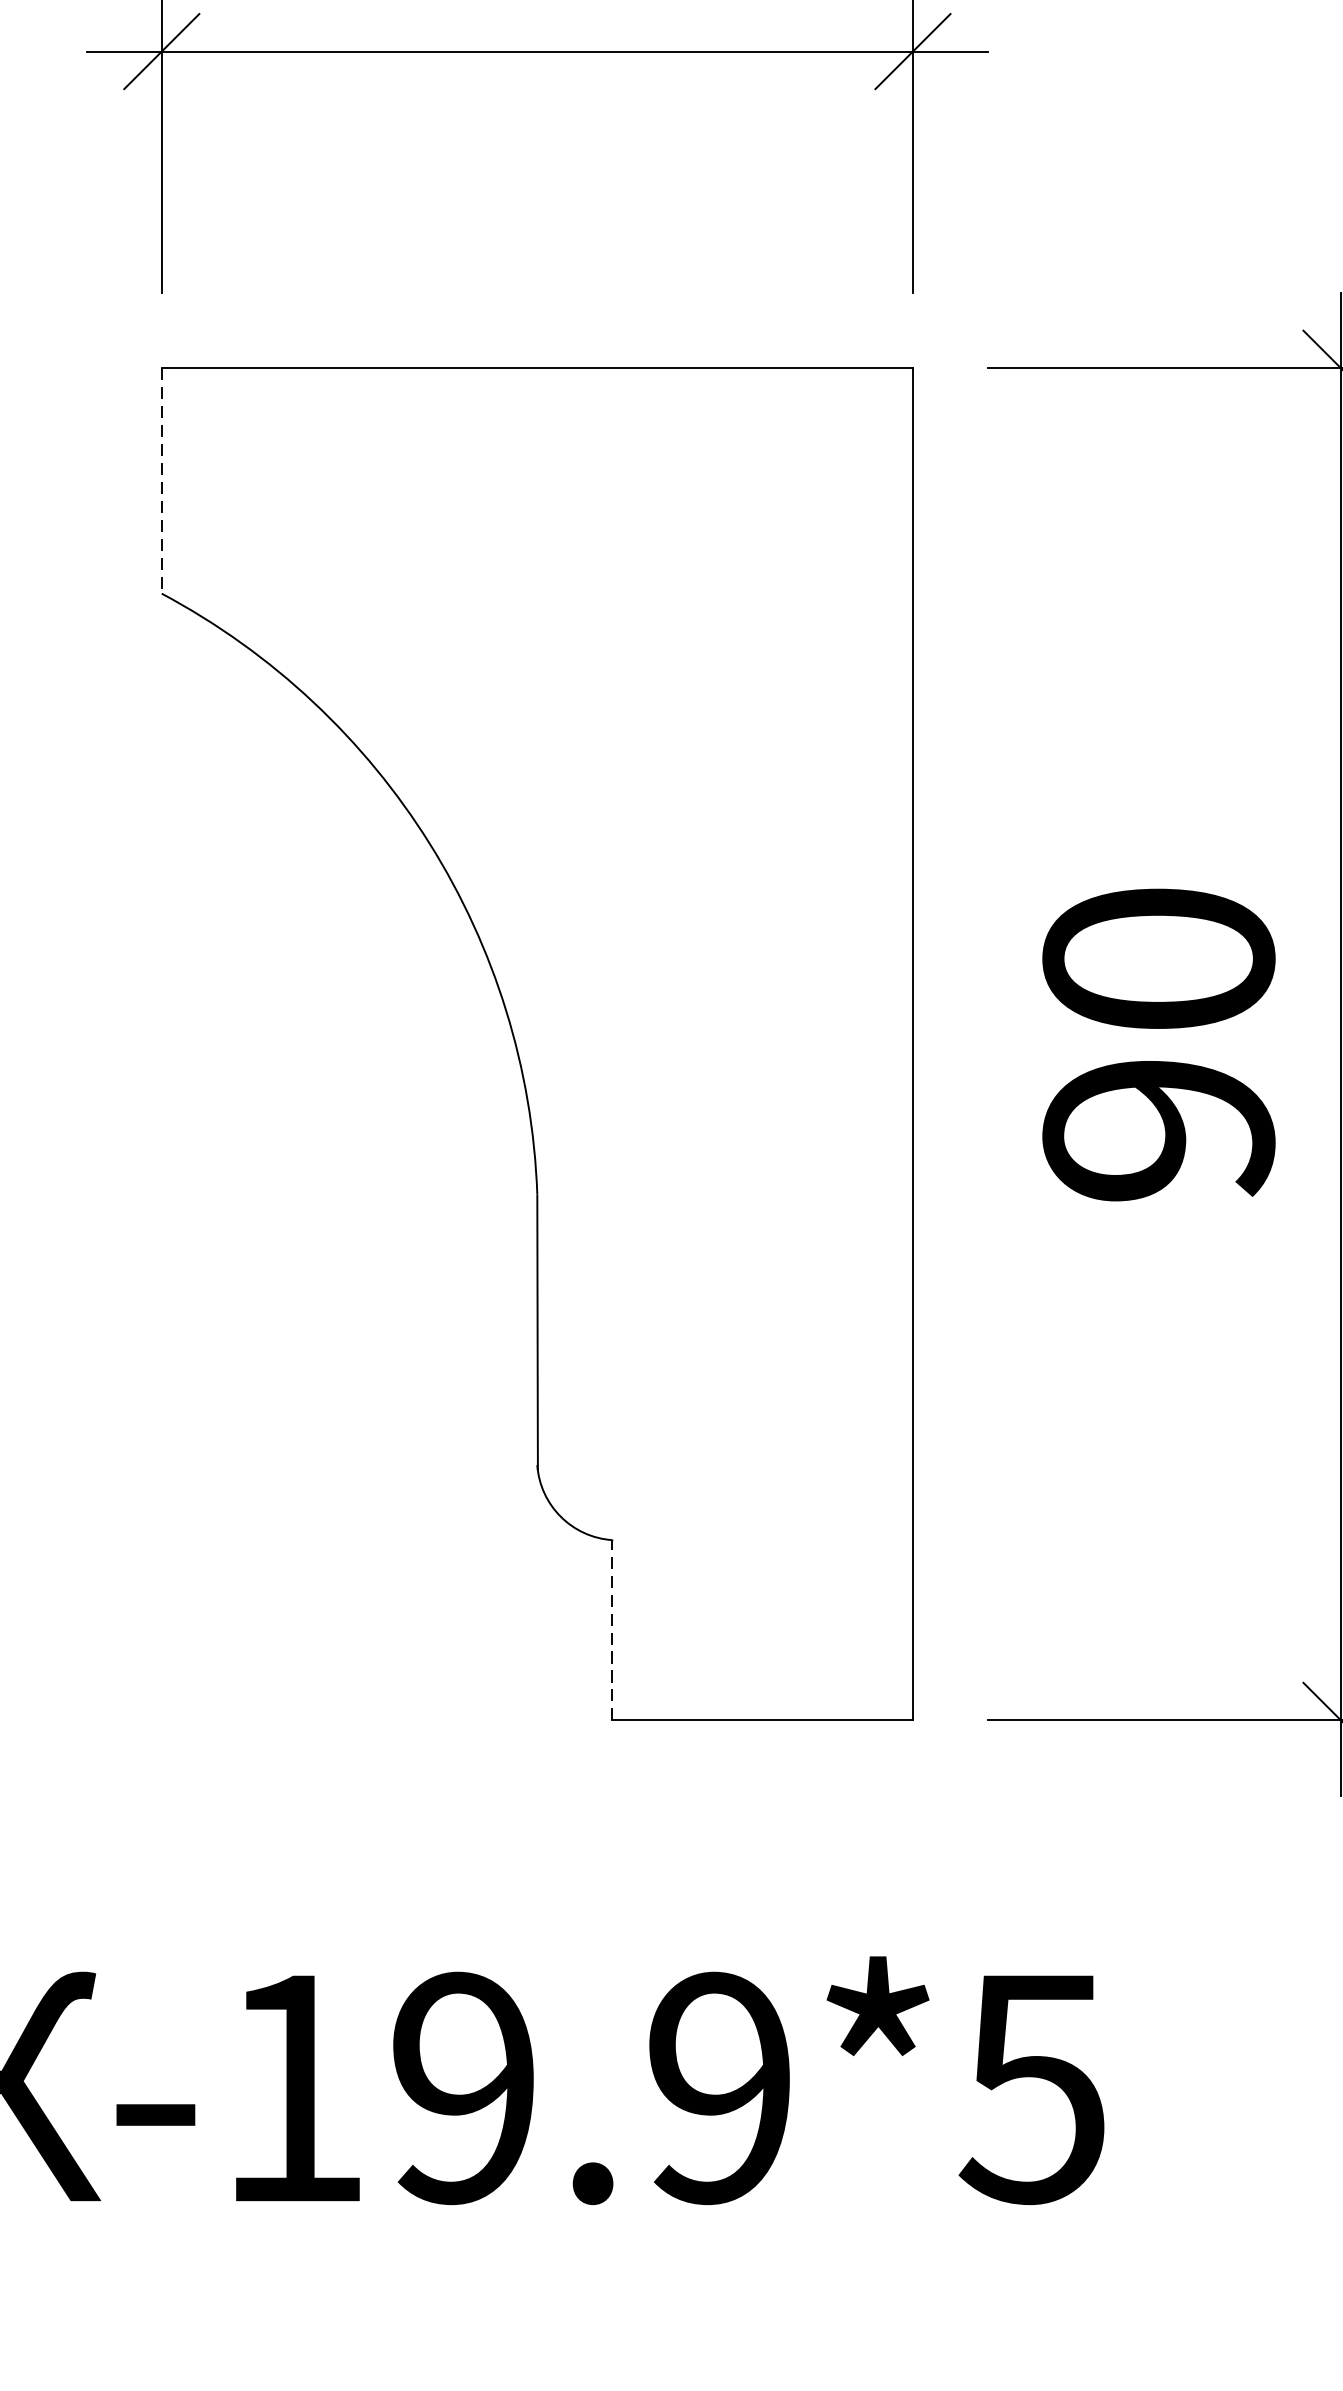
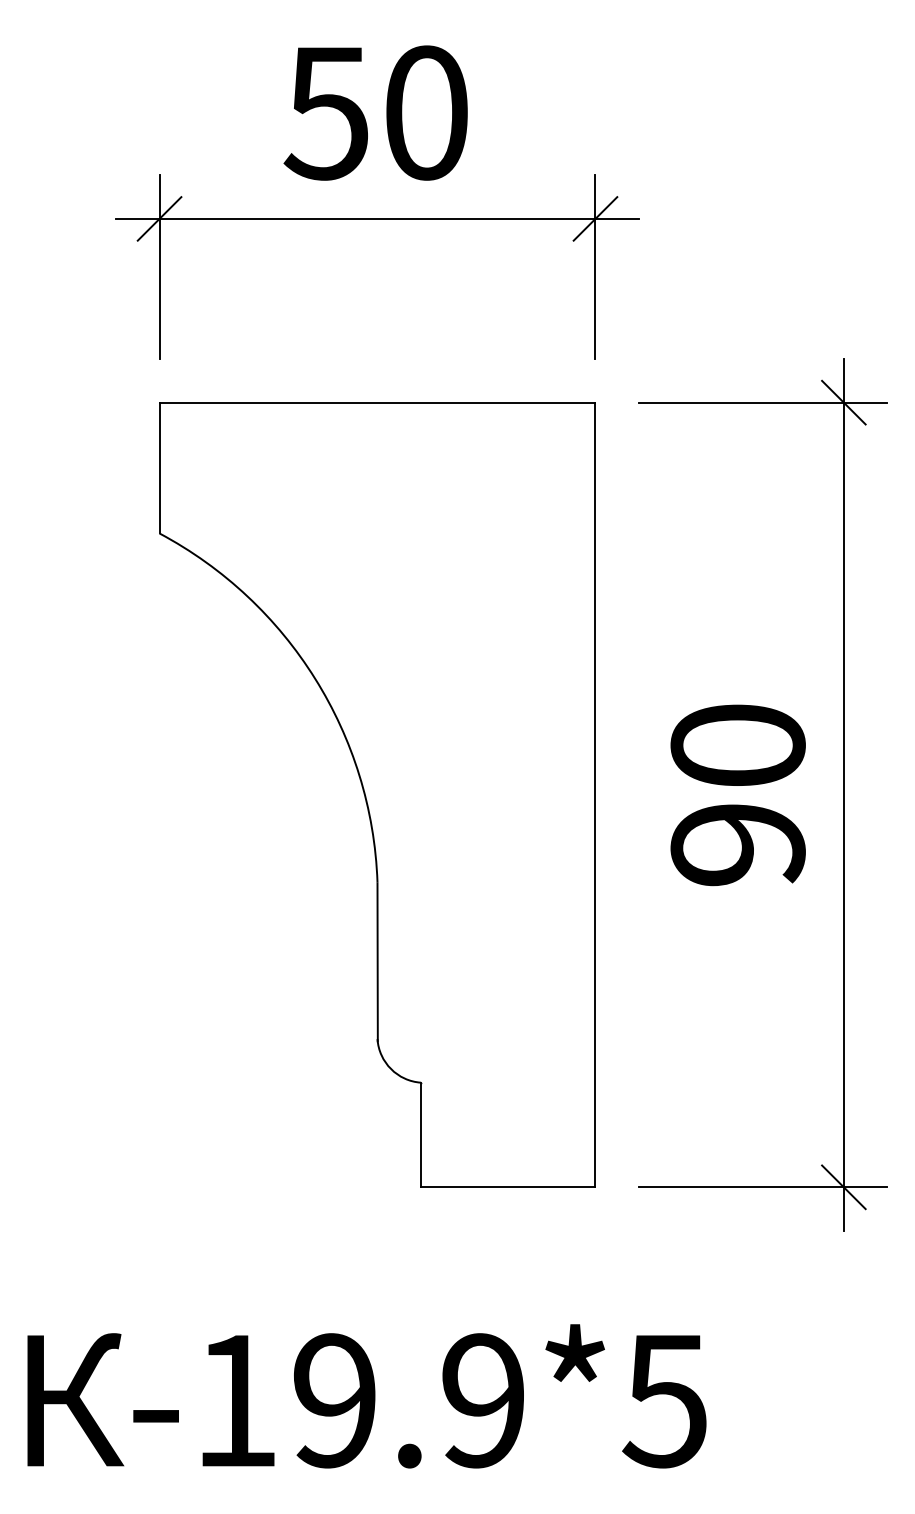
line: (161, 481) -> (159, 468), dashed -> solid
line: (613, 1629) -> (421, 1134), dashed -> solid

